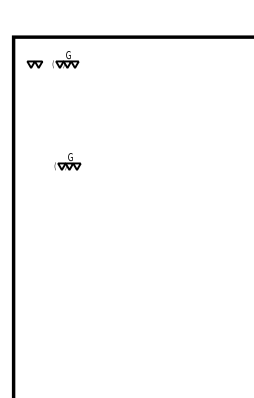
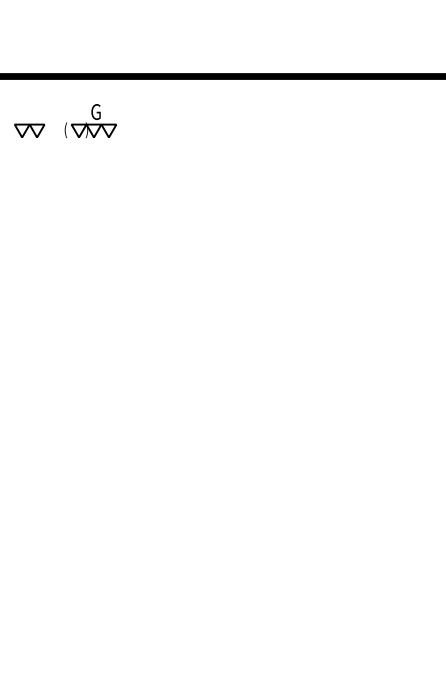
part: (67, 161) -> (94, 322), removed

